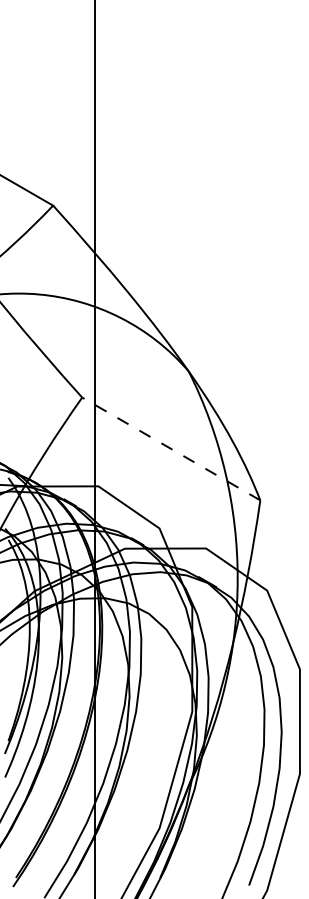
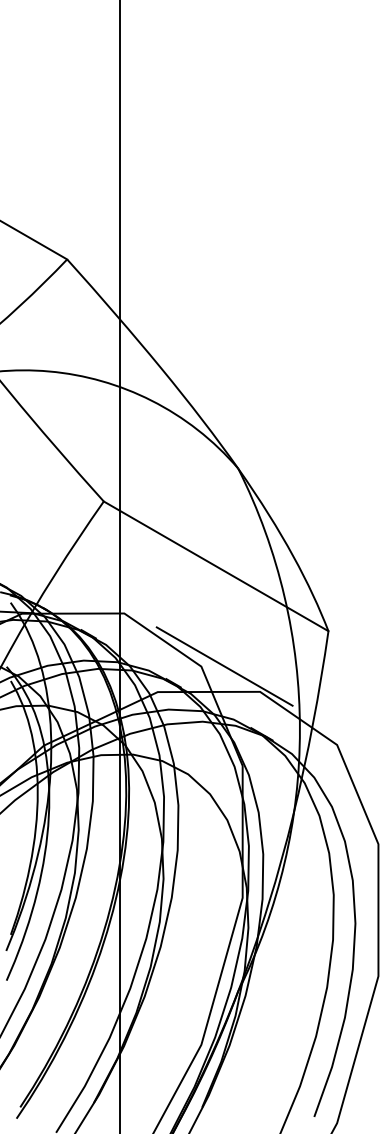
line: (171, 449) -> (216, 566), dashed -> solid
line: (177, 528) -> (224, 666), added

